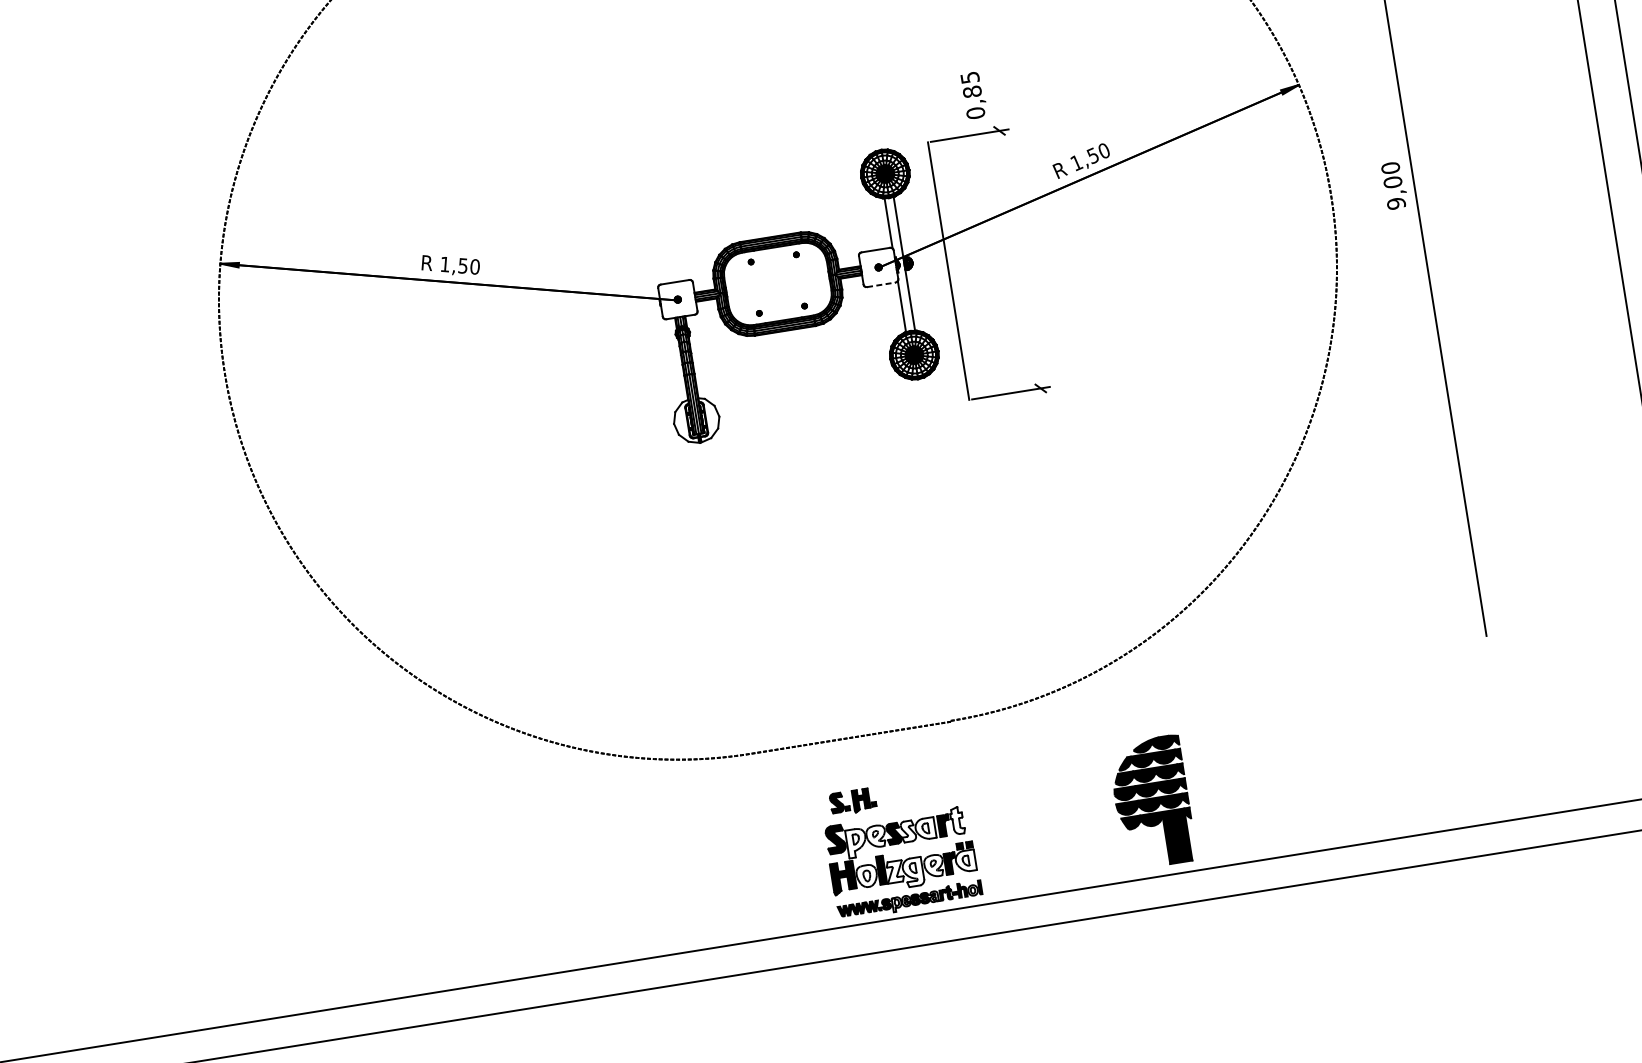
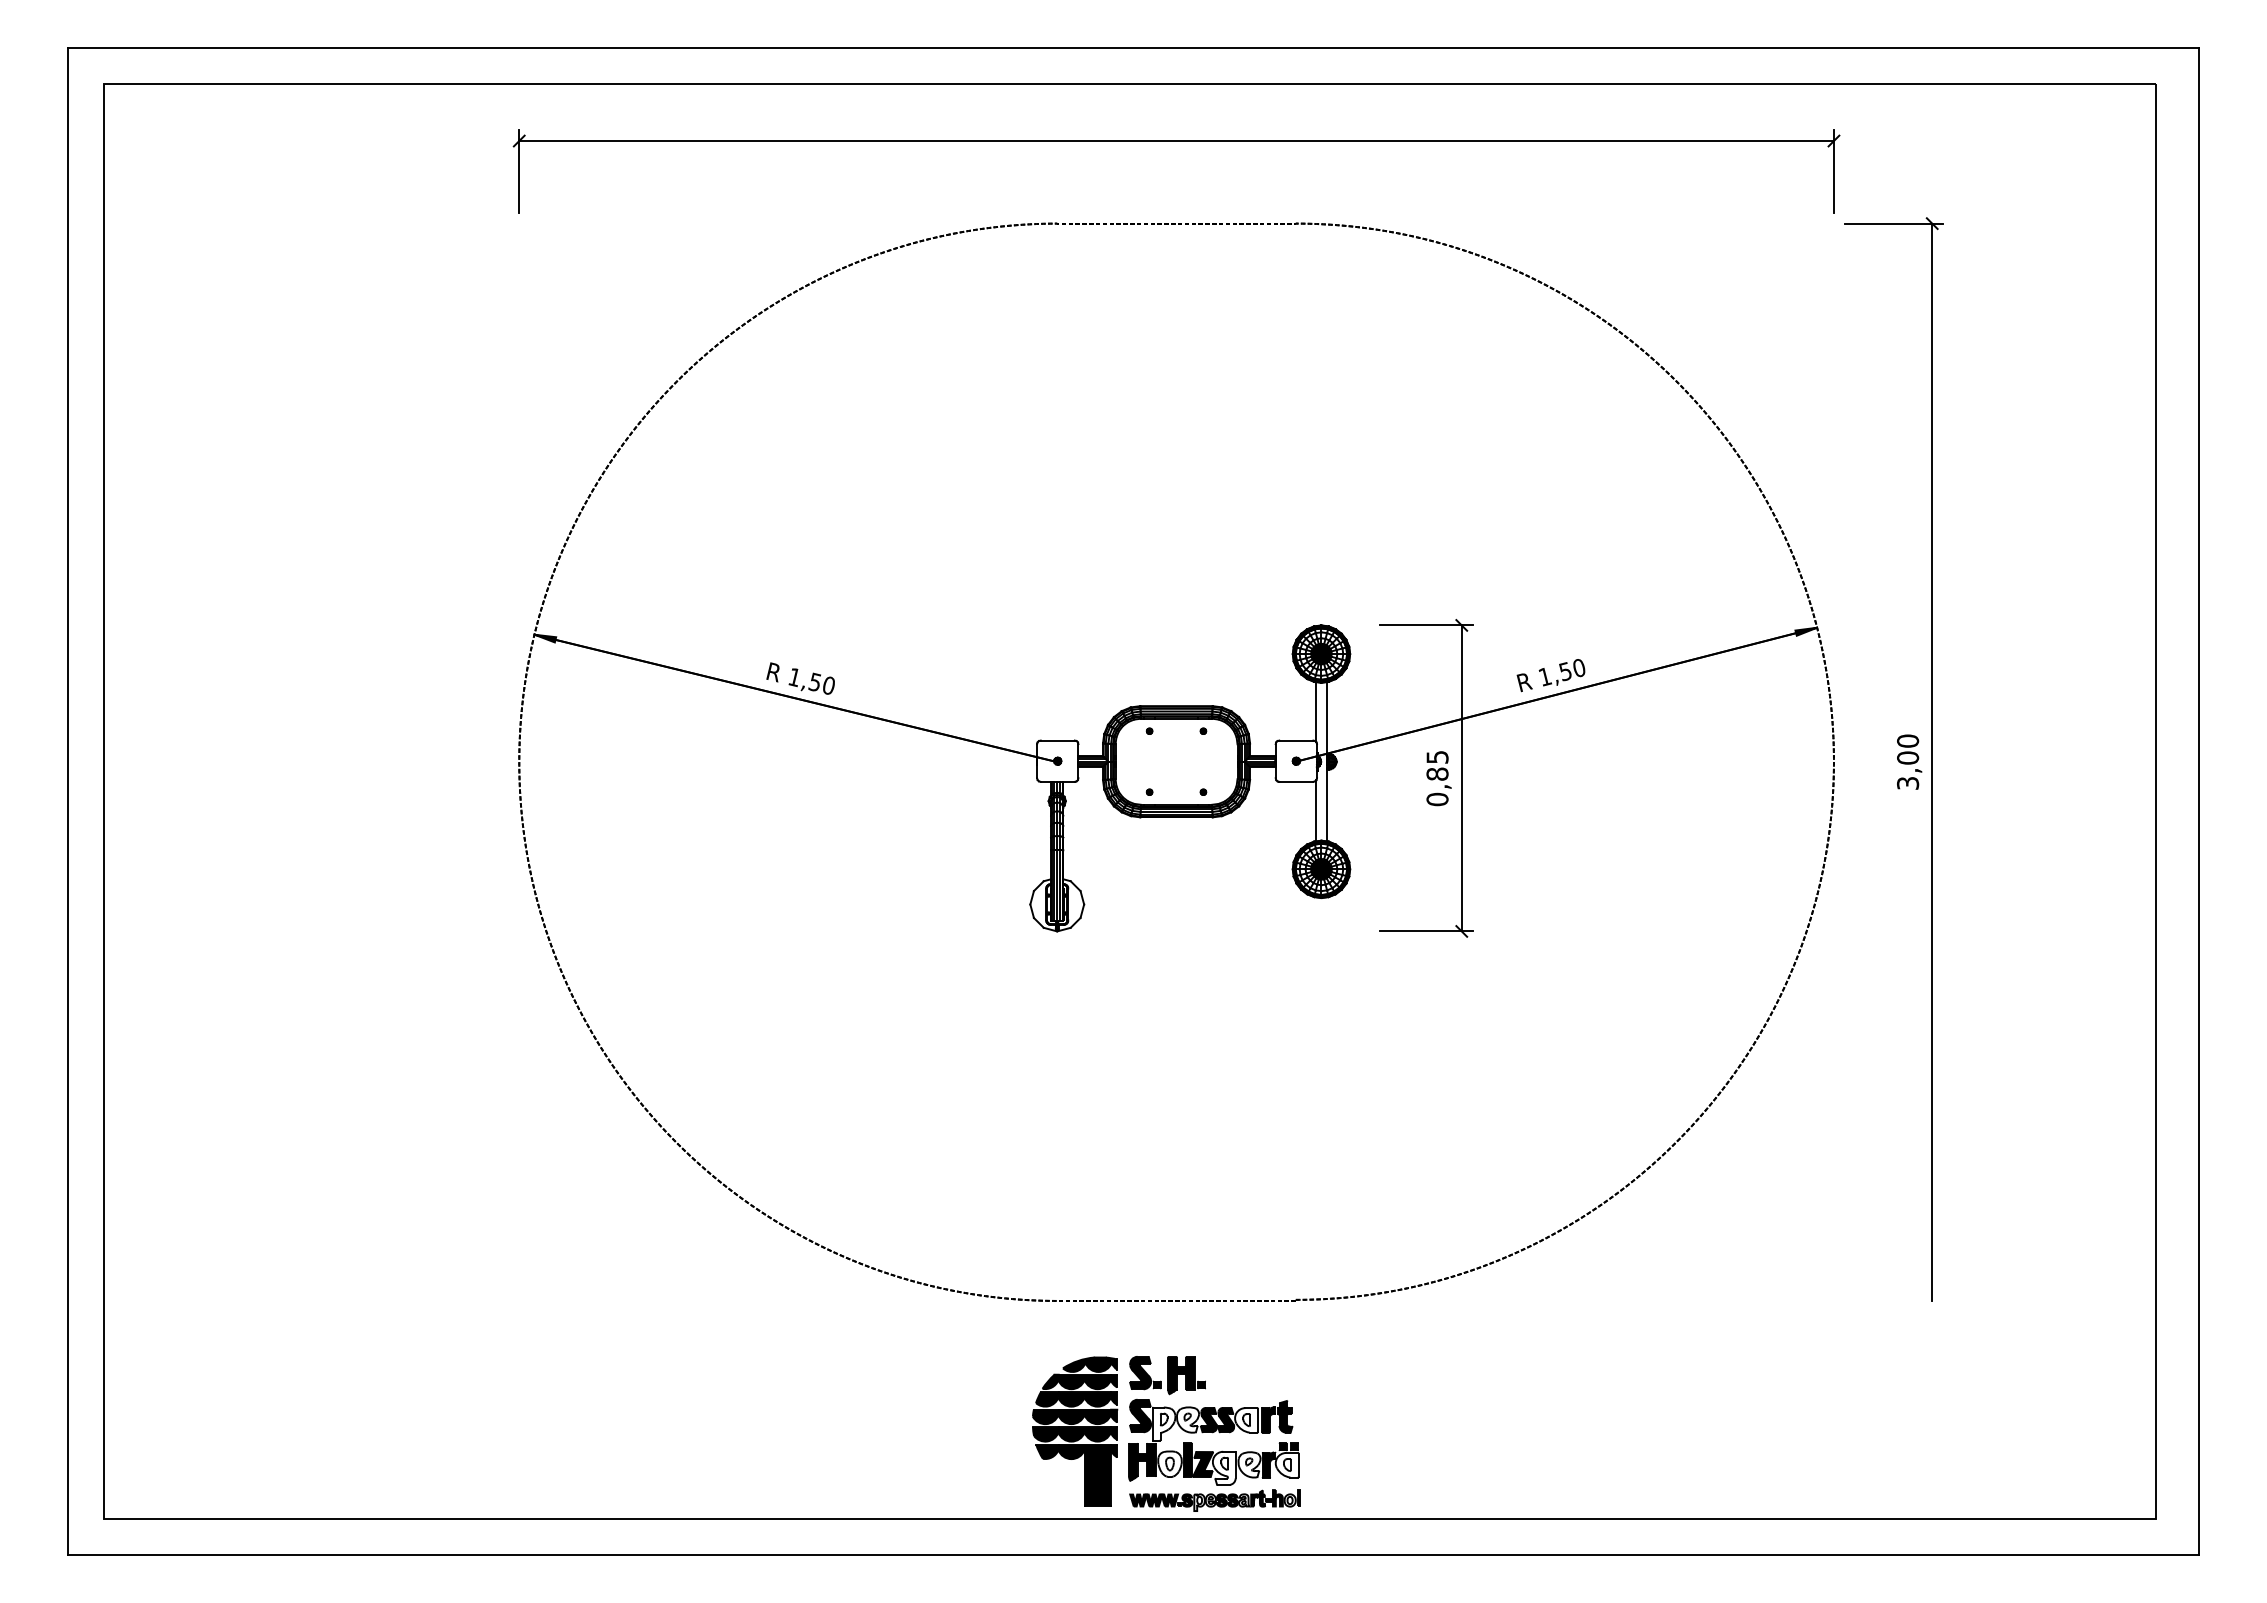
text: (973, 95) -> (1438, 778), moved
text: (1395, 203) -> (1907, 783), 9,00 -> 3,00
line: (948, 271) -> (1461, 778), moved
line: (881, 284) -> (1296, 781), dashed -> solid
part: (853, 801) -> (1167, 1375), size x1.43
part: (1152, 802) -> (1075, 1431), moved
fill: (956, 820) -> (1284, 1416), added
fill: (908, 830) -> (1226, 1419), added
fill: (894, 871) -> (1202, 1464), added

